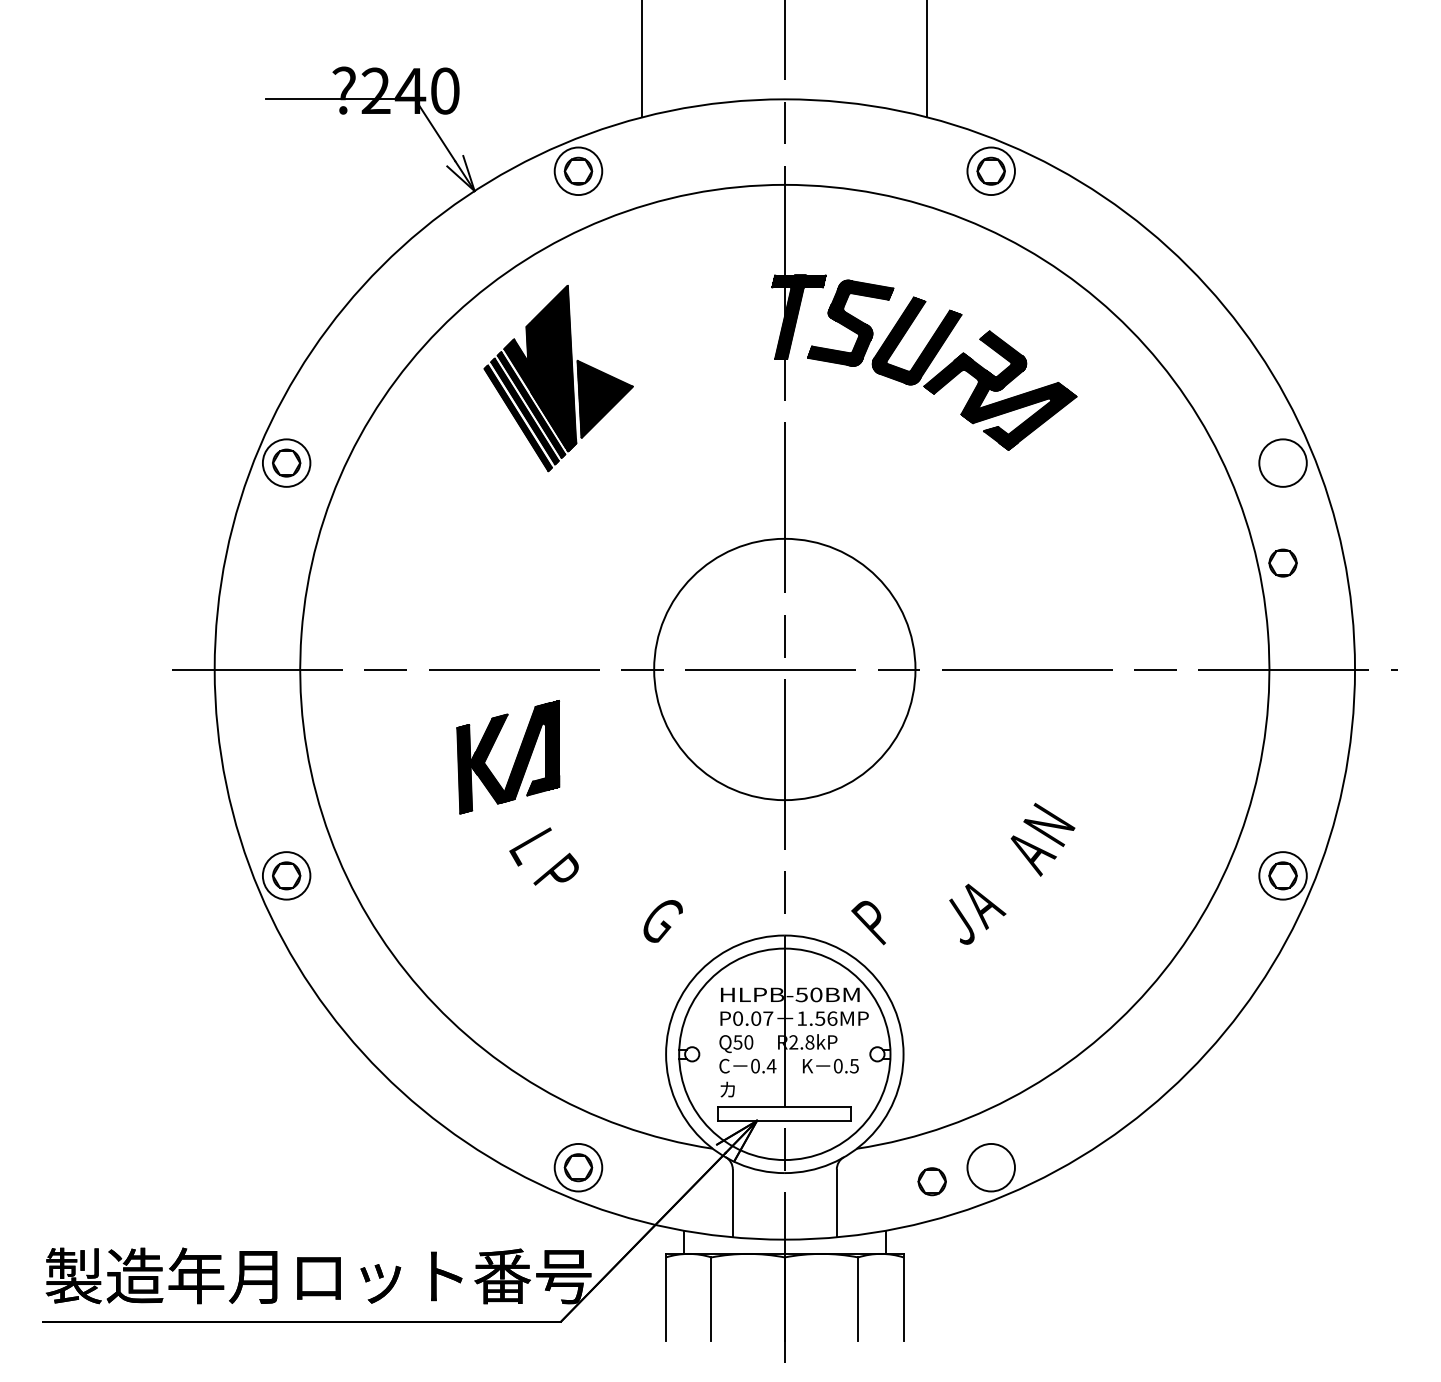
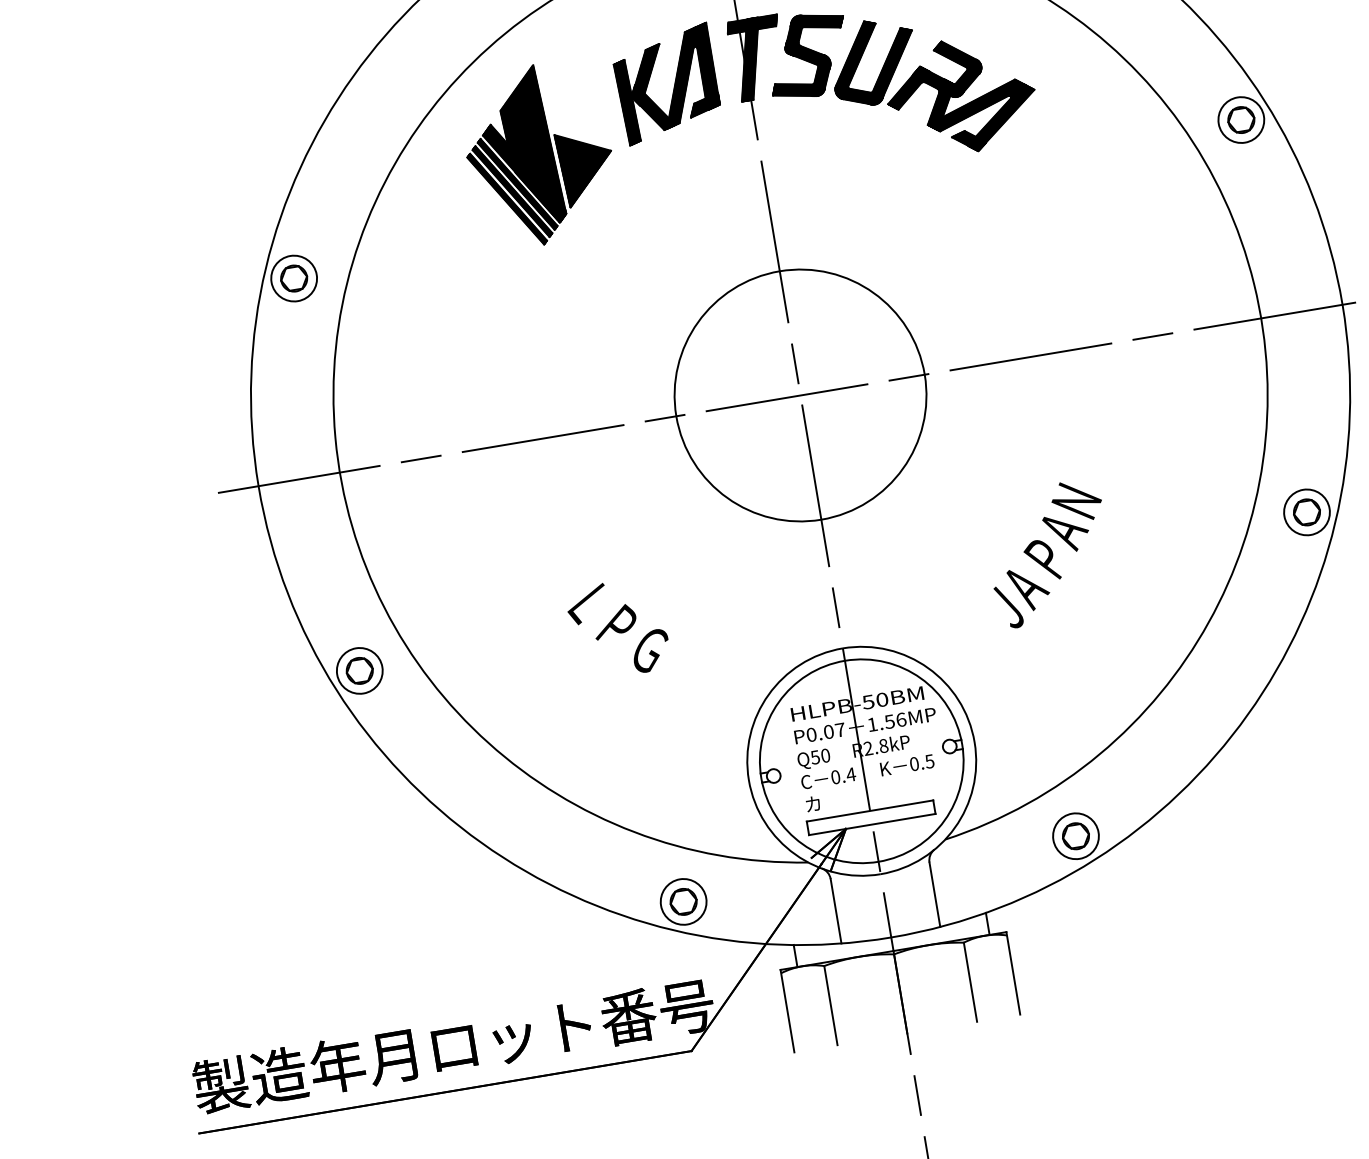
circle: (1282, 562) -> (1240, 119), moved
part: (514, 761) -> (673, 87), moved
text: (662, 921) -> (650, 651), moved
text: (868, 922) -> (1041, 560), moved
part: (931, 1181) -> (1075, 836), moved

